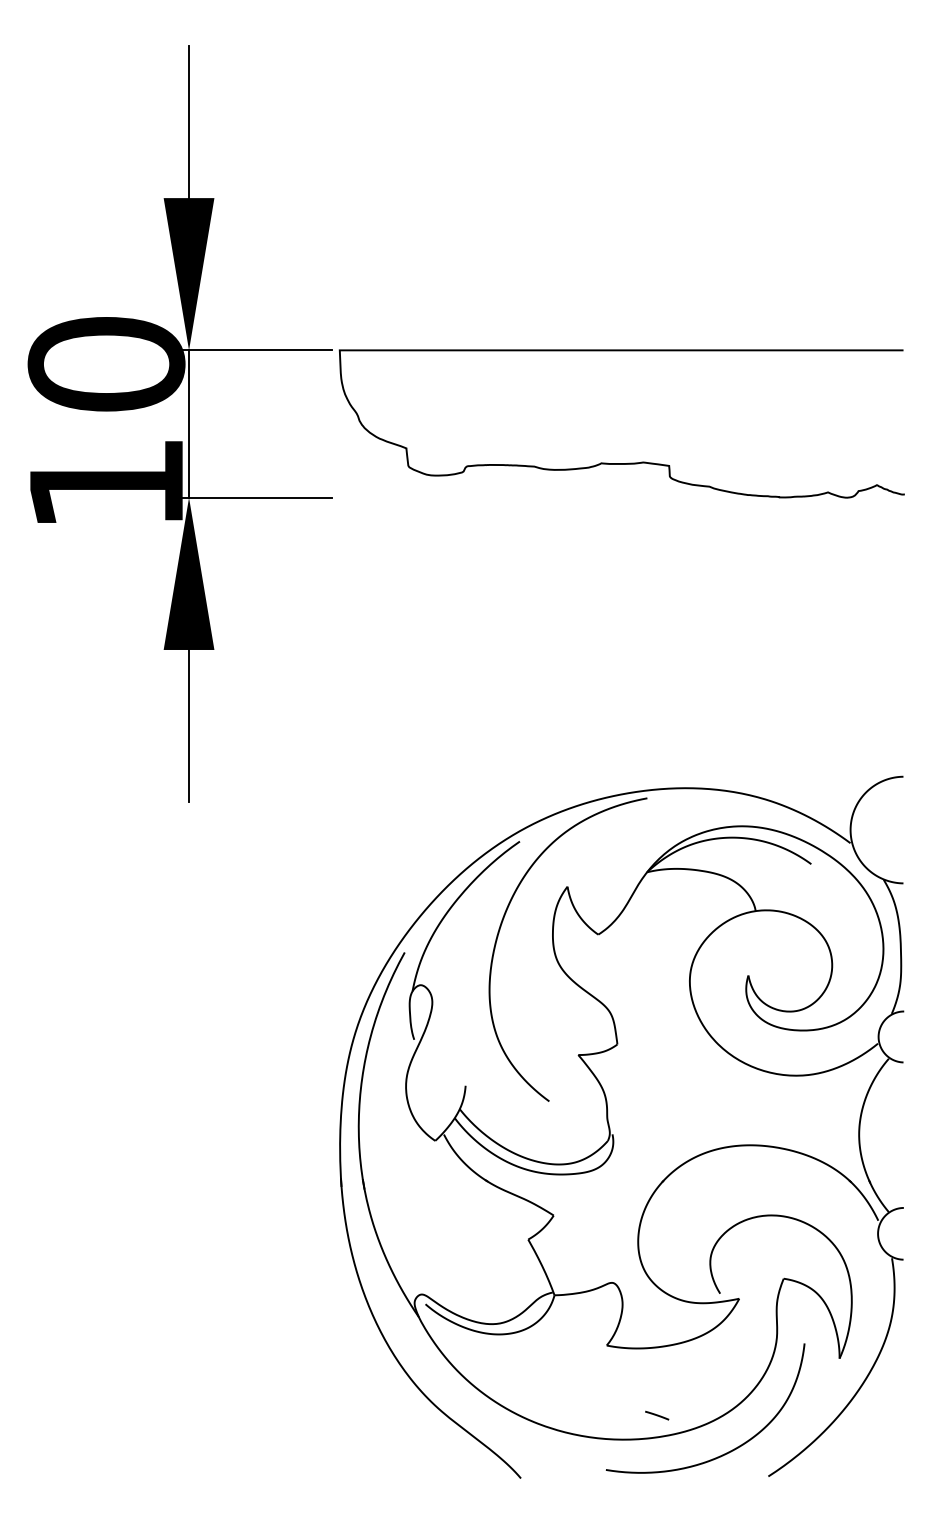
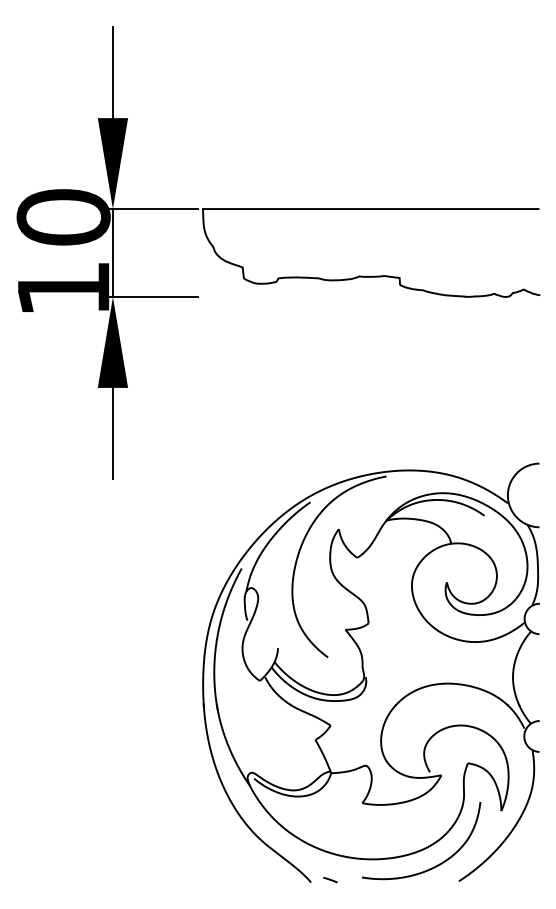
line: (657, 1414) -> (330, 879), moved

